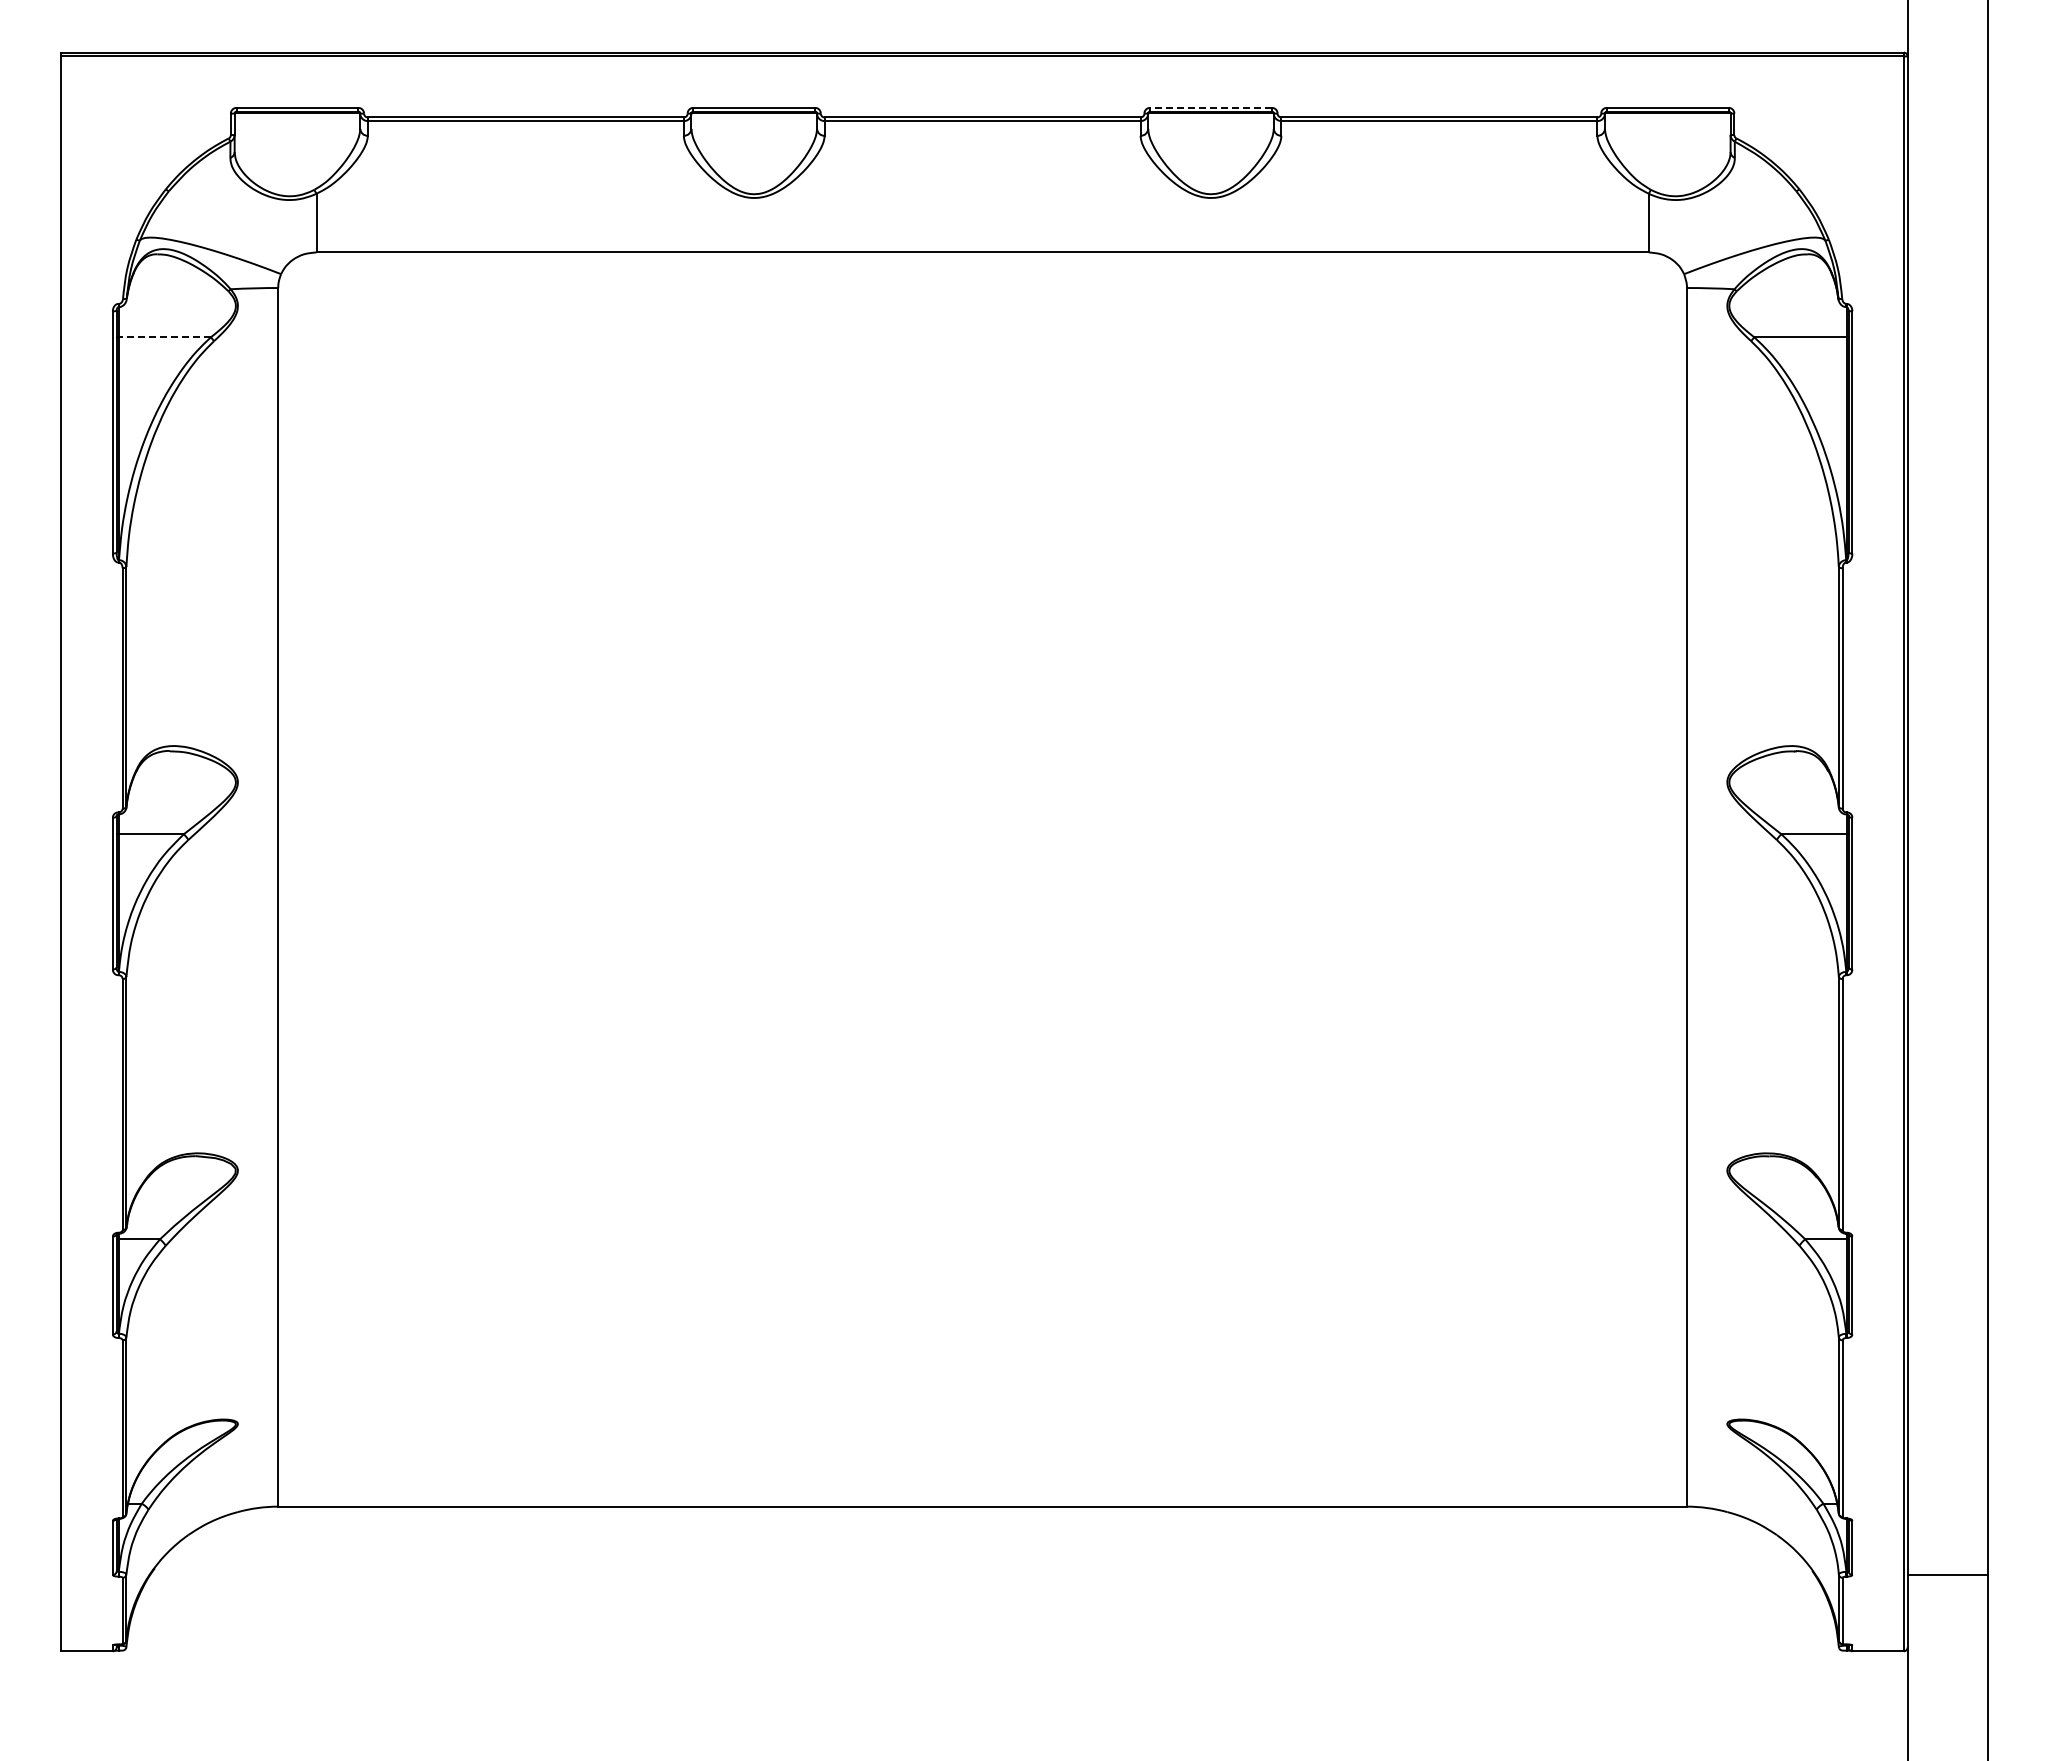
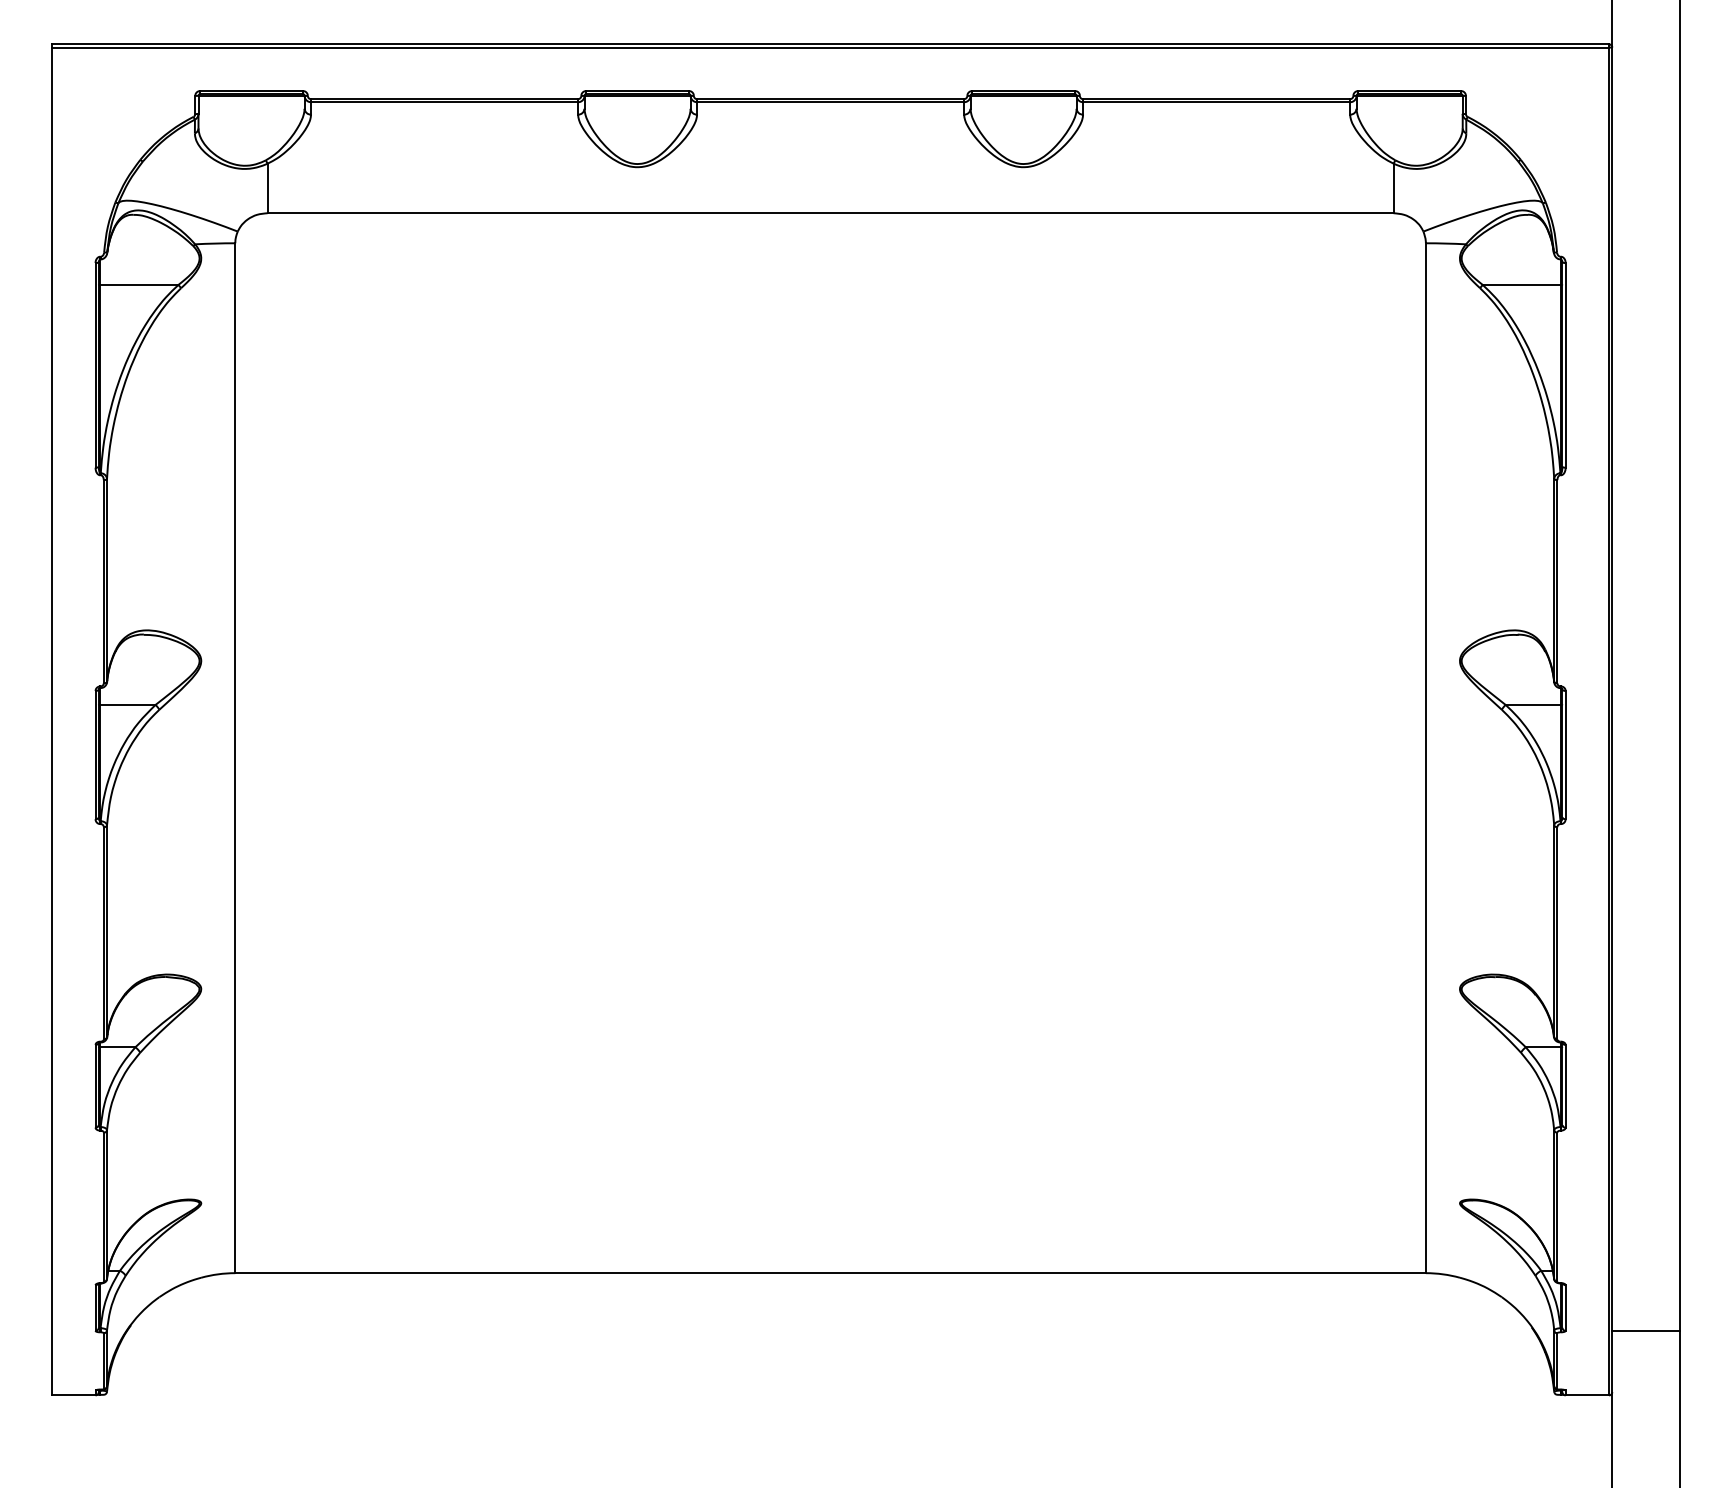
line: (1211, 107) -> (1024, 90), dashed -> solid
line: (164, 337) -> (139, 285), dashed -> solid

